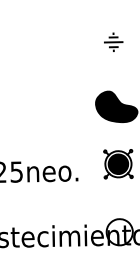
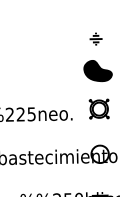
part: (112, 41) -> (95, 38), moved
fill: (117, 163) -> (98, 108), removed

